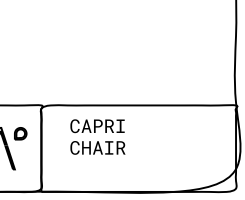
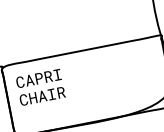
text: (97, 136) -> (40, 87), moved

